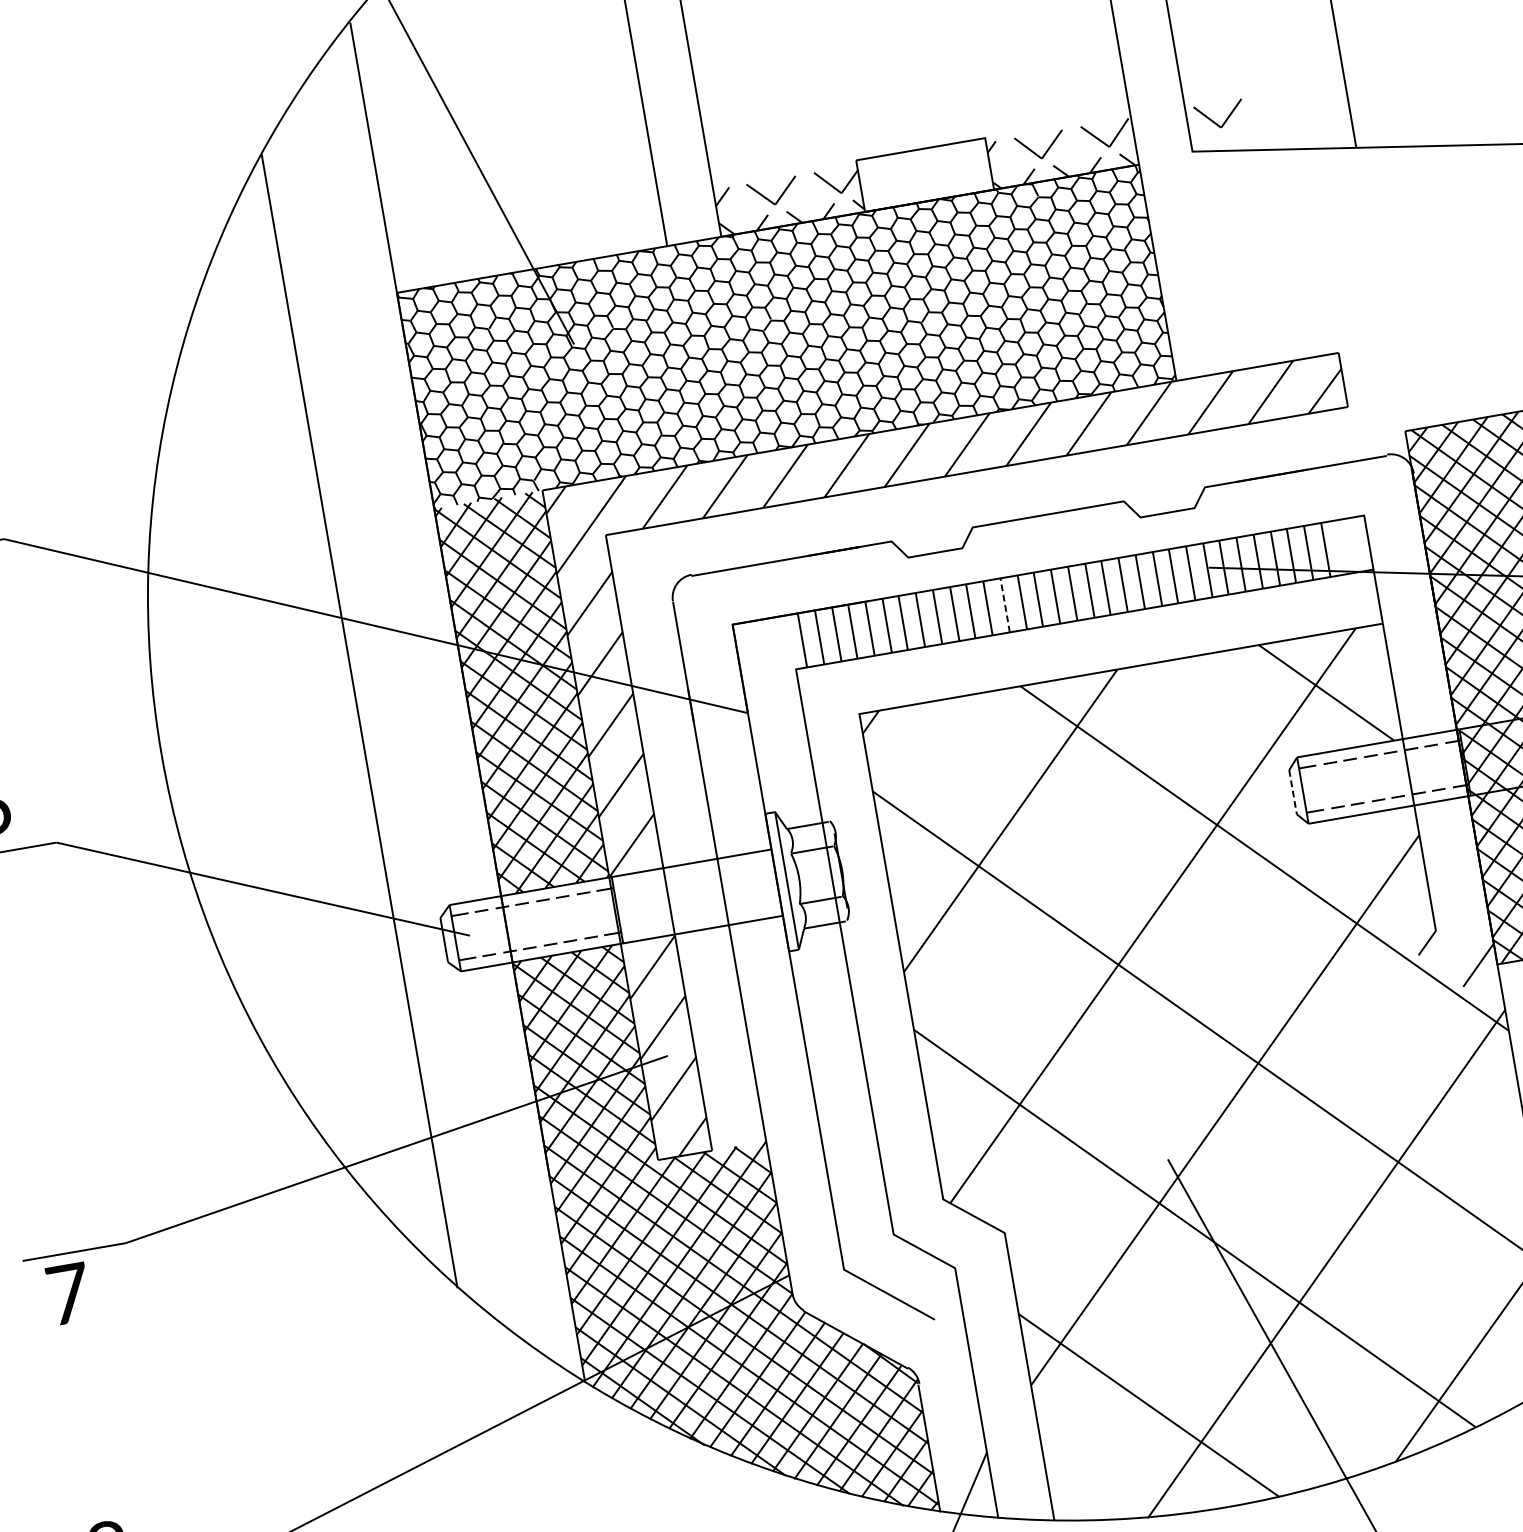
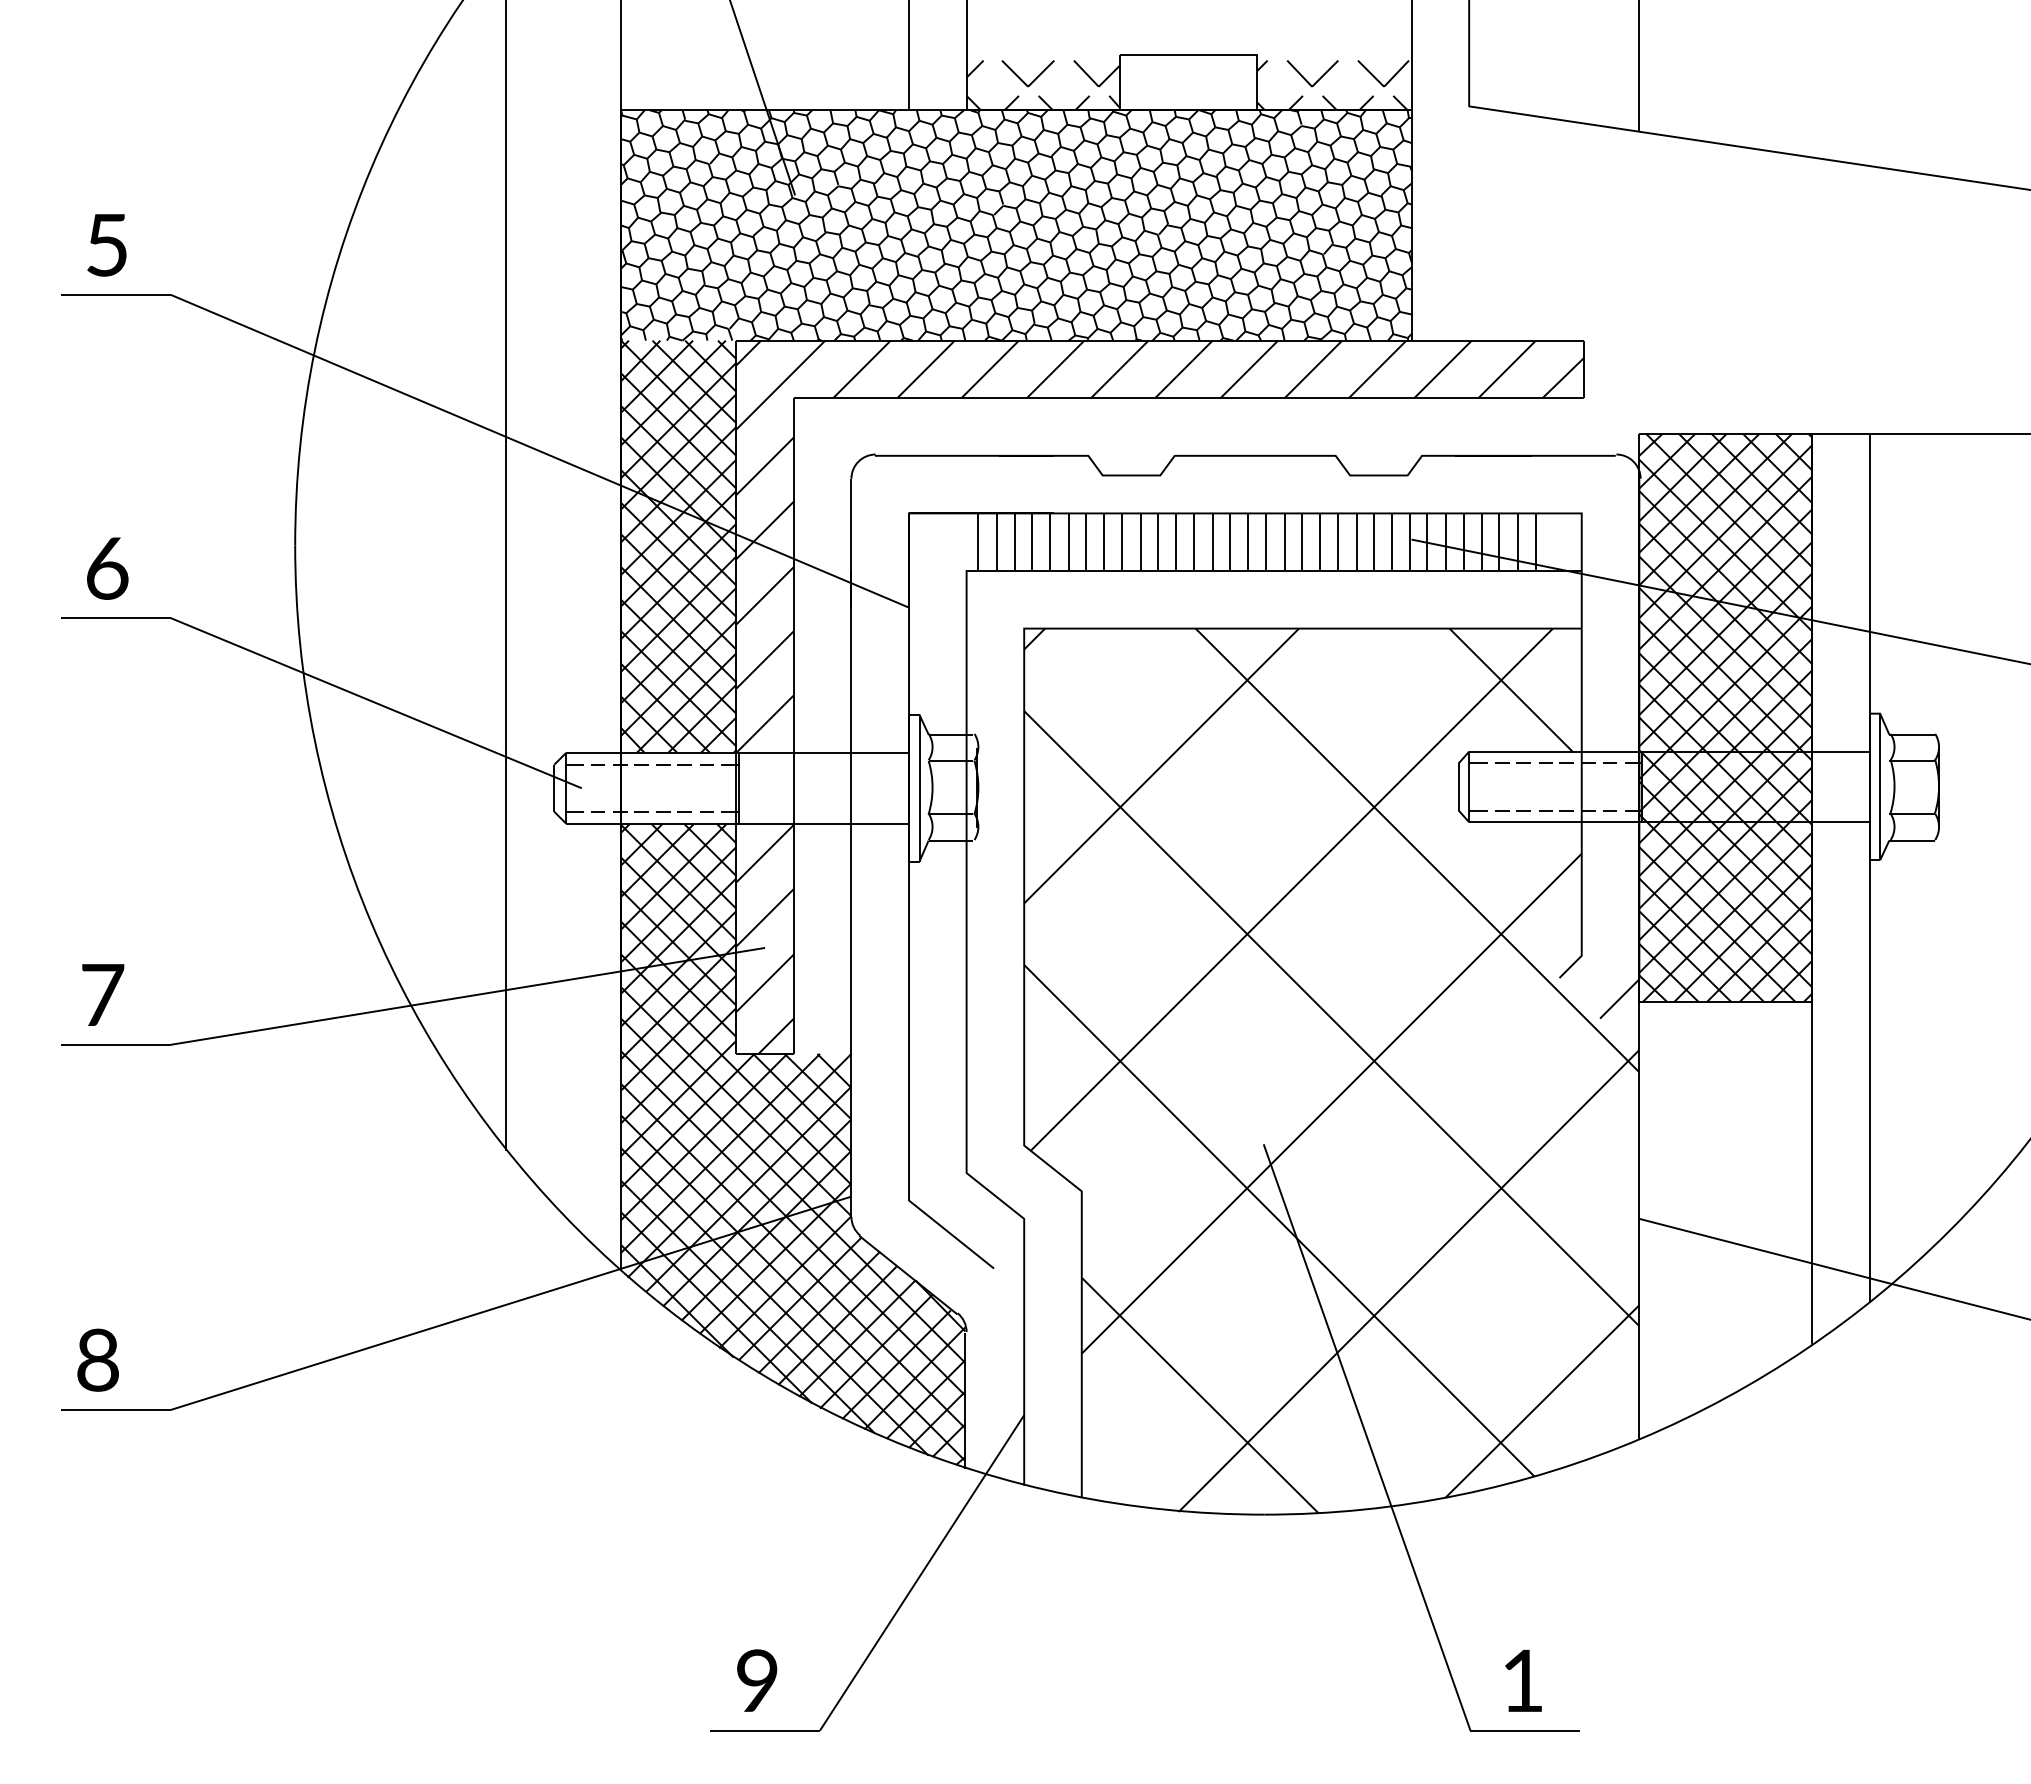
part: (1214, 121) -> (1497, 79), removed
line: (1005, 605) -> (1194, 542), dashed -> solid
line: (1292, 791) -> (1458, 786), dashed -> solid
text: (69, 1293) -> (103, 994), moved

